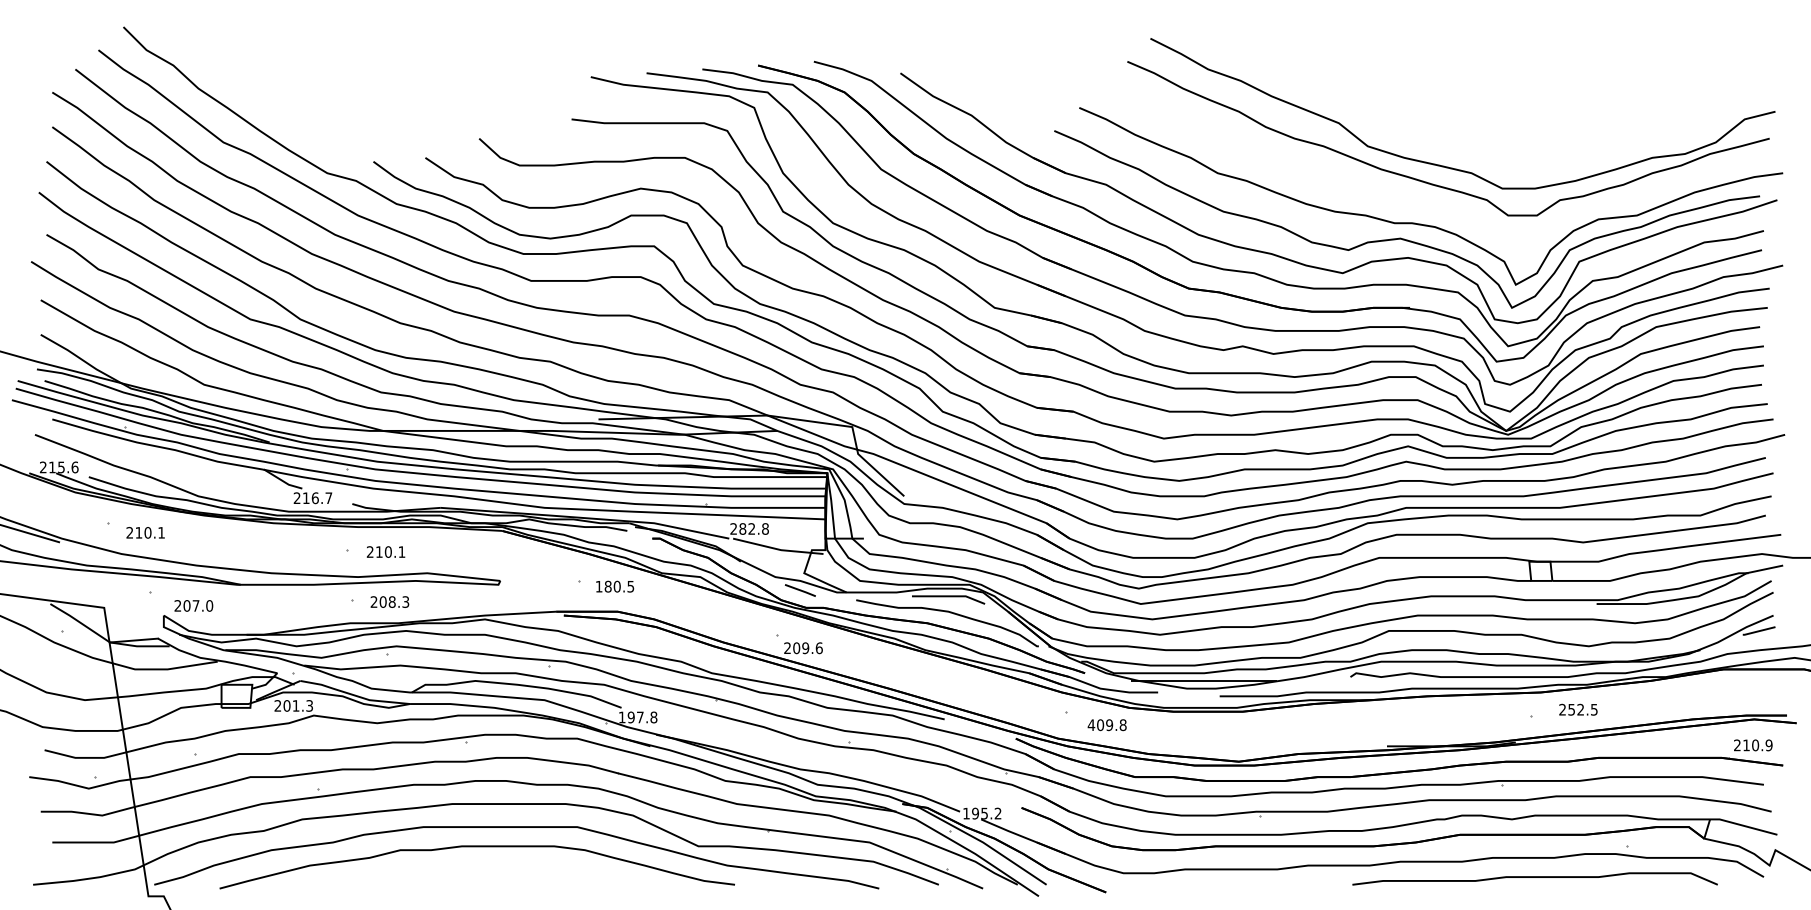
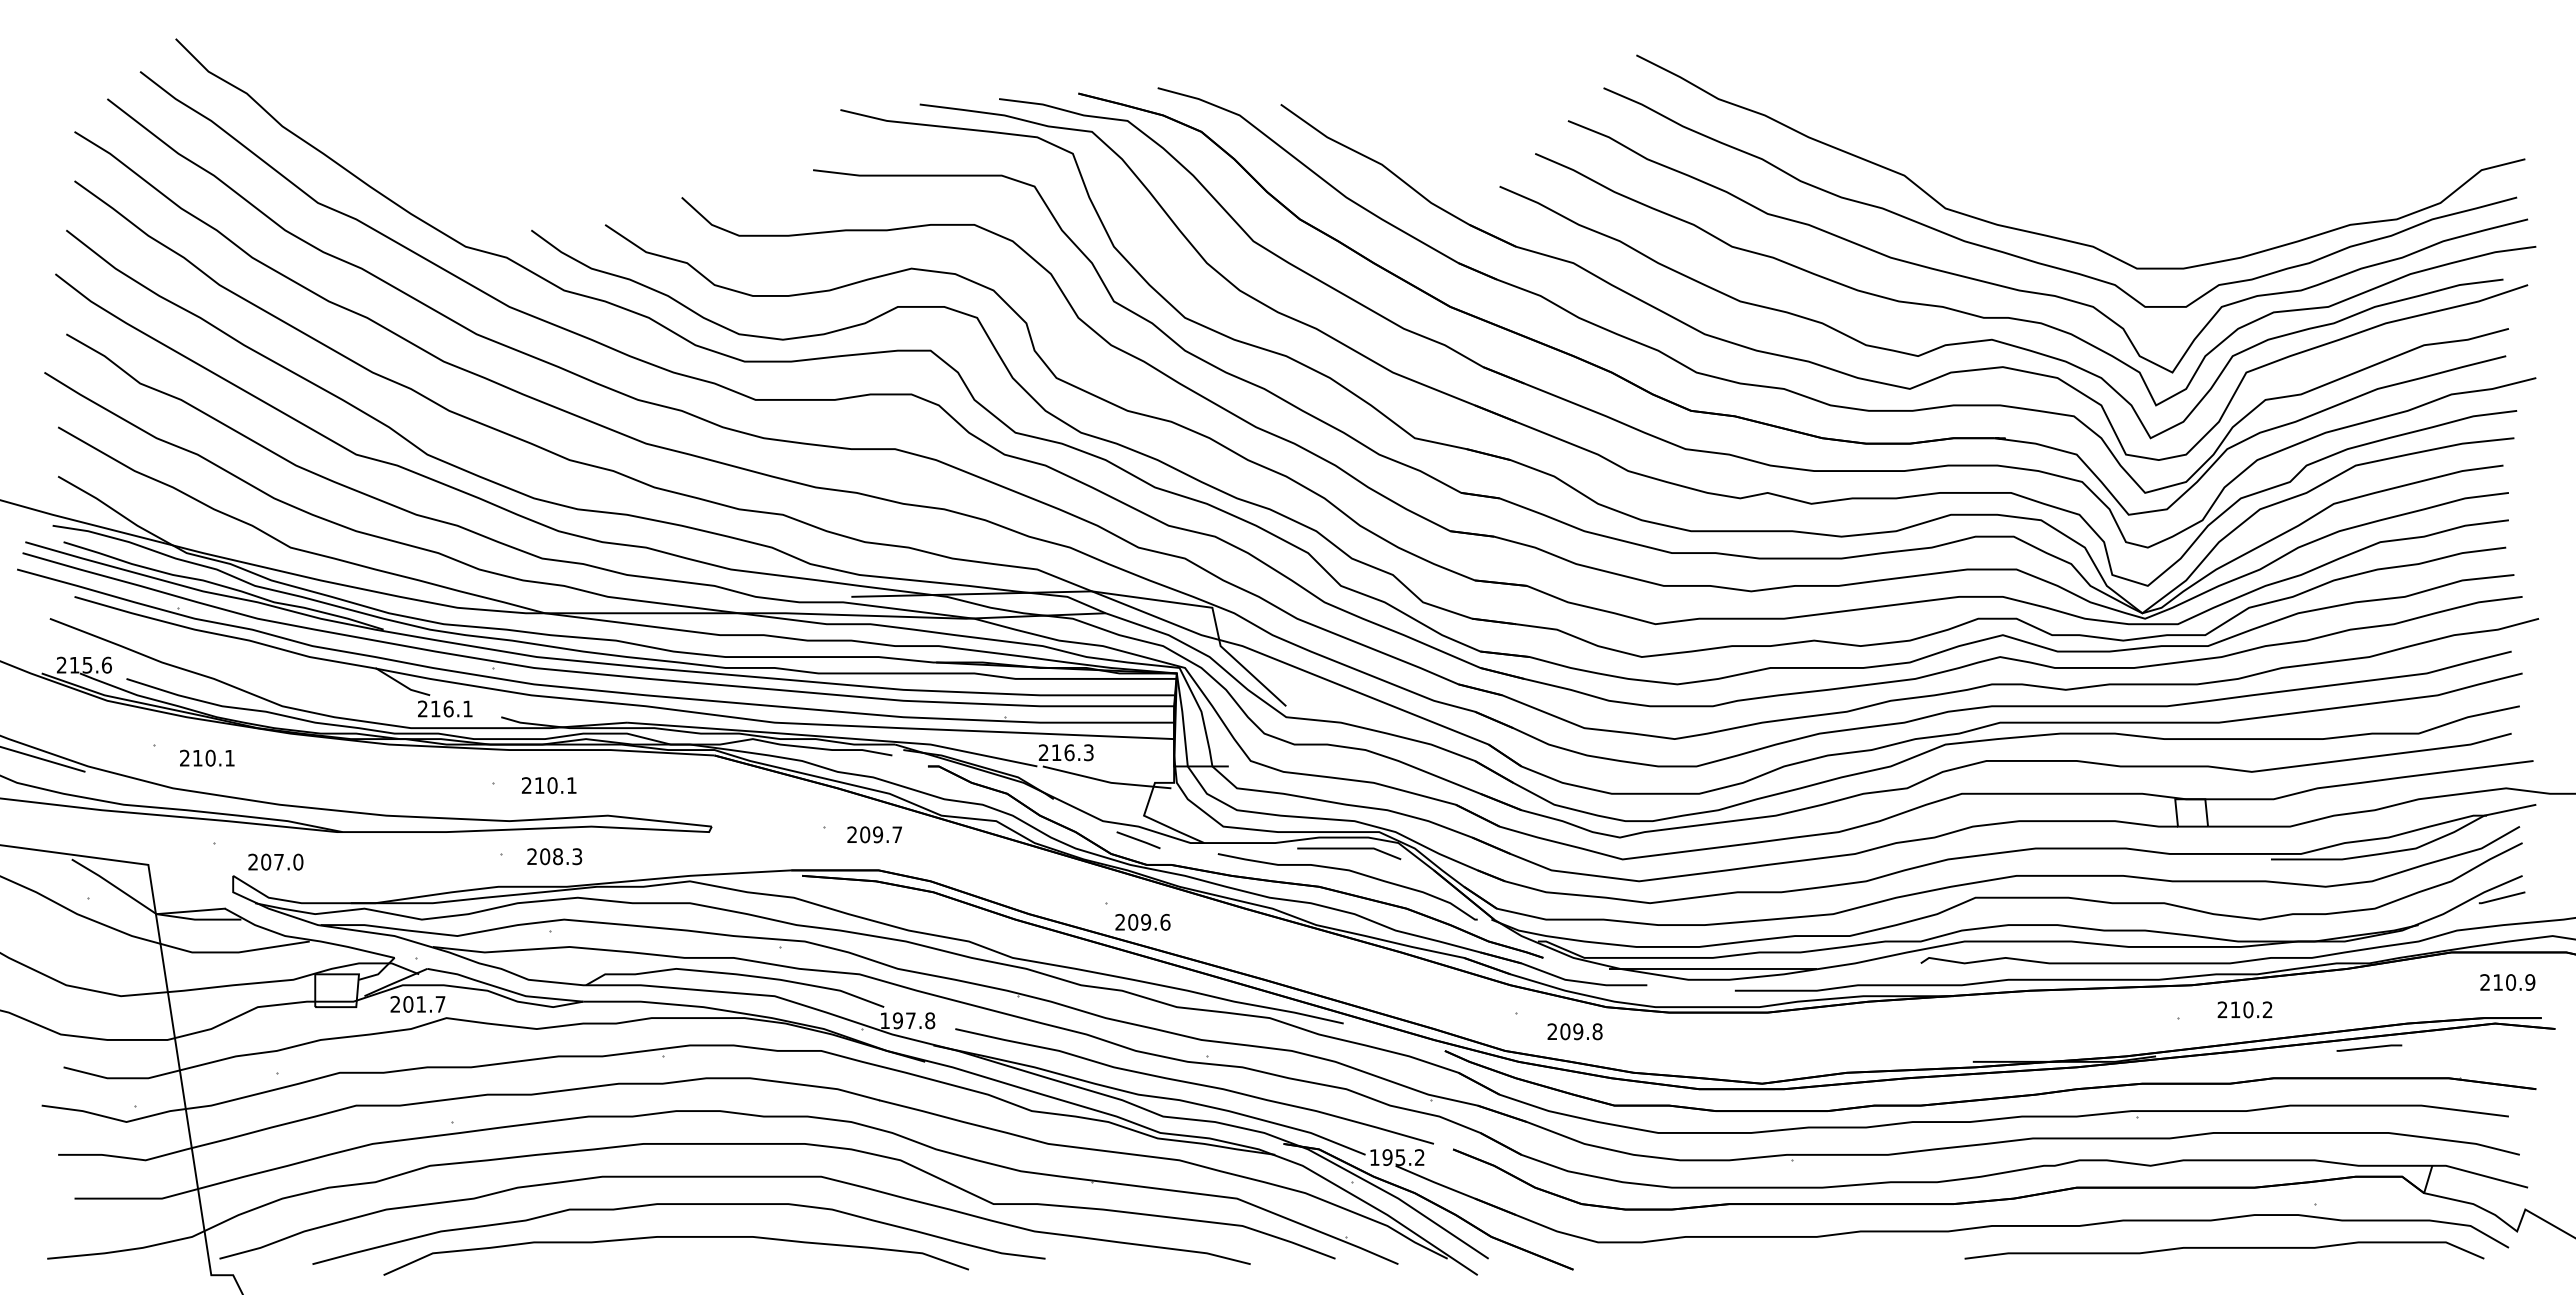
curve: (1434, 205) -> (2040, 292), added
text: (328, 497) -> (467, 708), 216.7 -> 216.1
text: (753, 528) -> (1072, 752), 282.8 -> 216.3
text: (614, 586) -> (874, 834), 180.5 -> 209.7
text: (309, 706) -> (440, 1004), 201.3 -> 201.7
text: (1582, 709) -> (2251, 1009), 252.5 -> 210.2
text: (1091, 724) -> (1552, 1031), 409.8 -> 209.8
line: (1665, 736) -> (2369, 1047), added
text: (1753, 745) -> (2507, 982), moved
curve: (839, 762) -> (1194, 1084), added
curve: (474, 869) -> (675, 1237), added
curve: (1535, 877) -> (2224, 1248), moved

